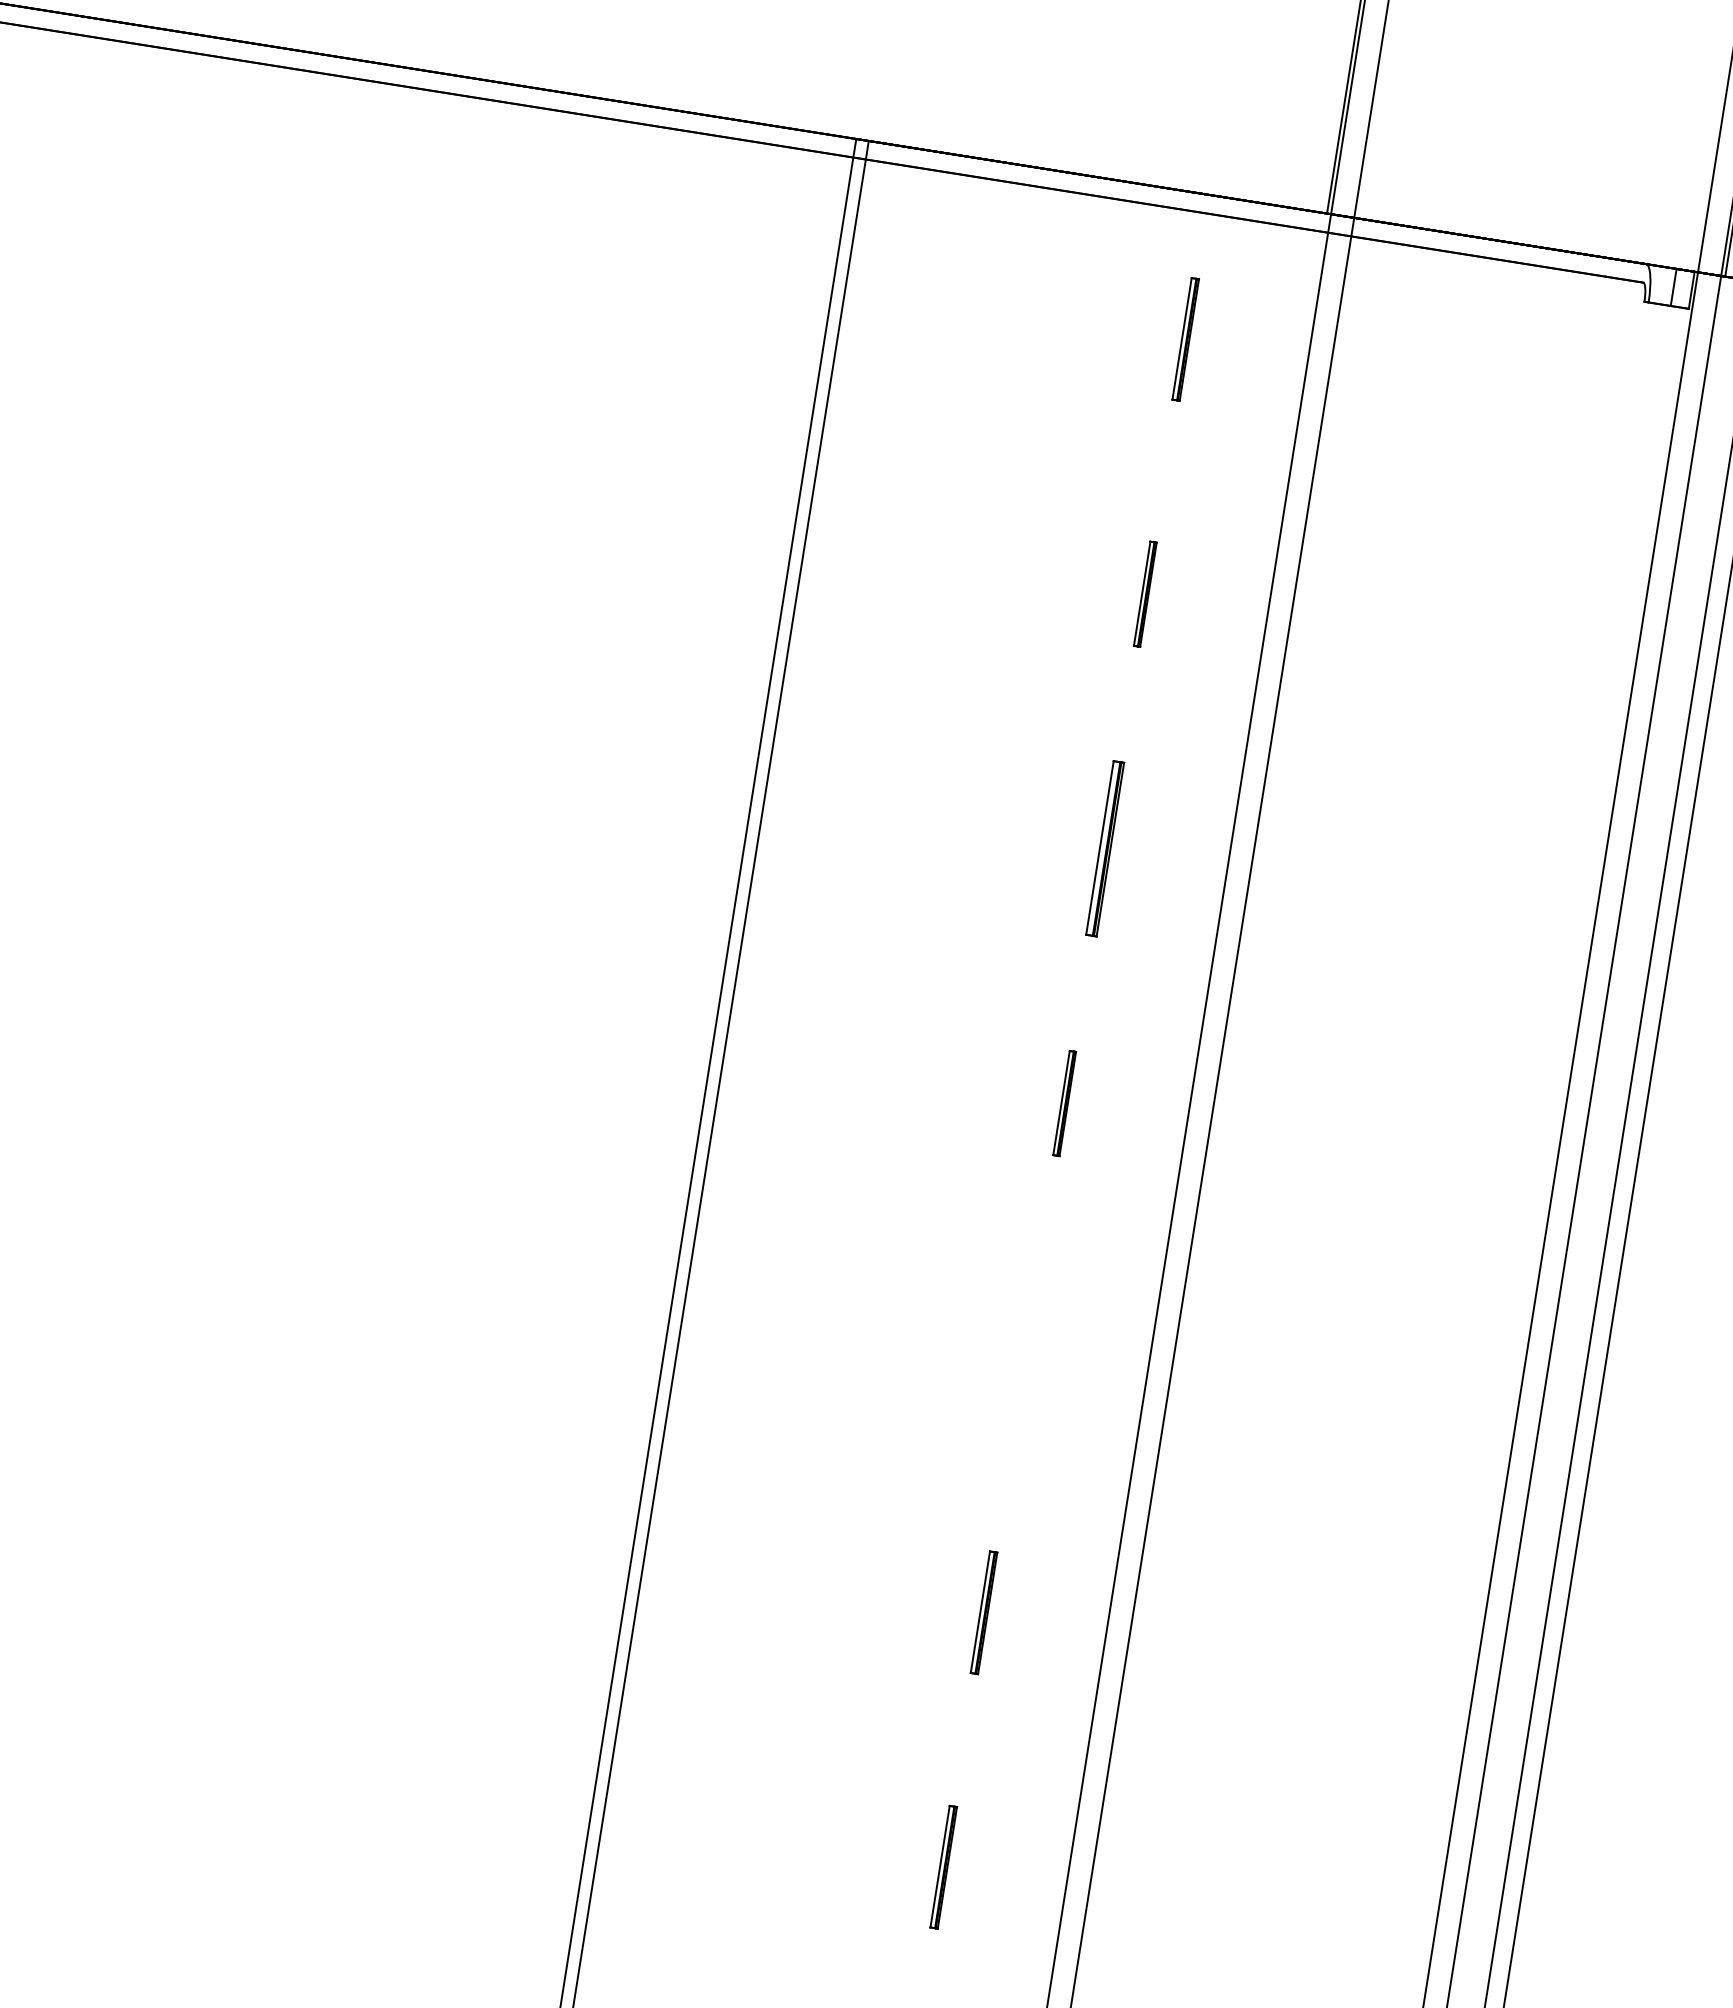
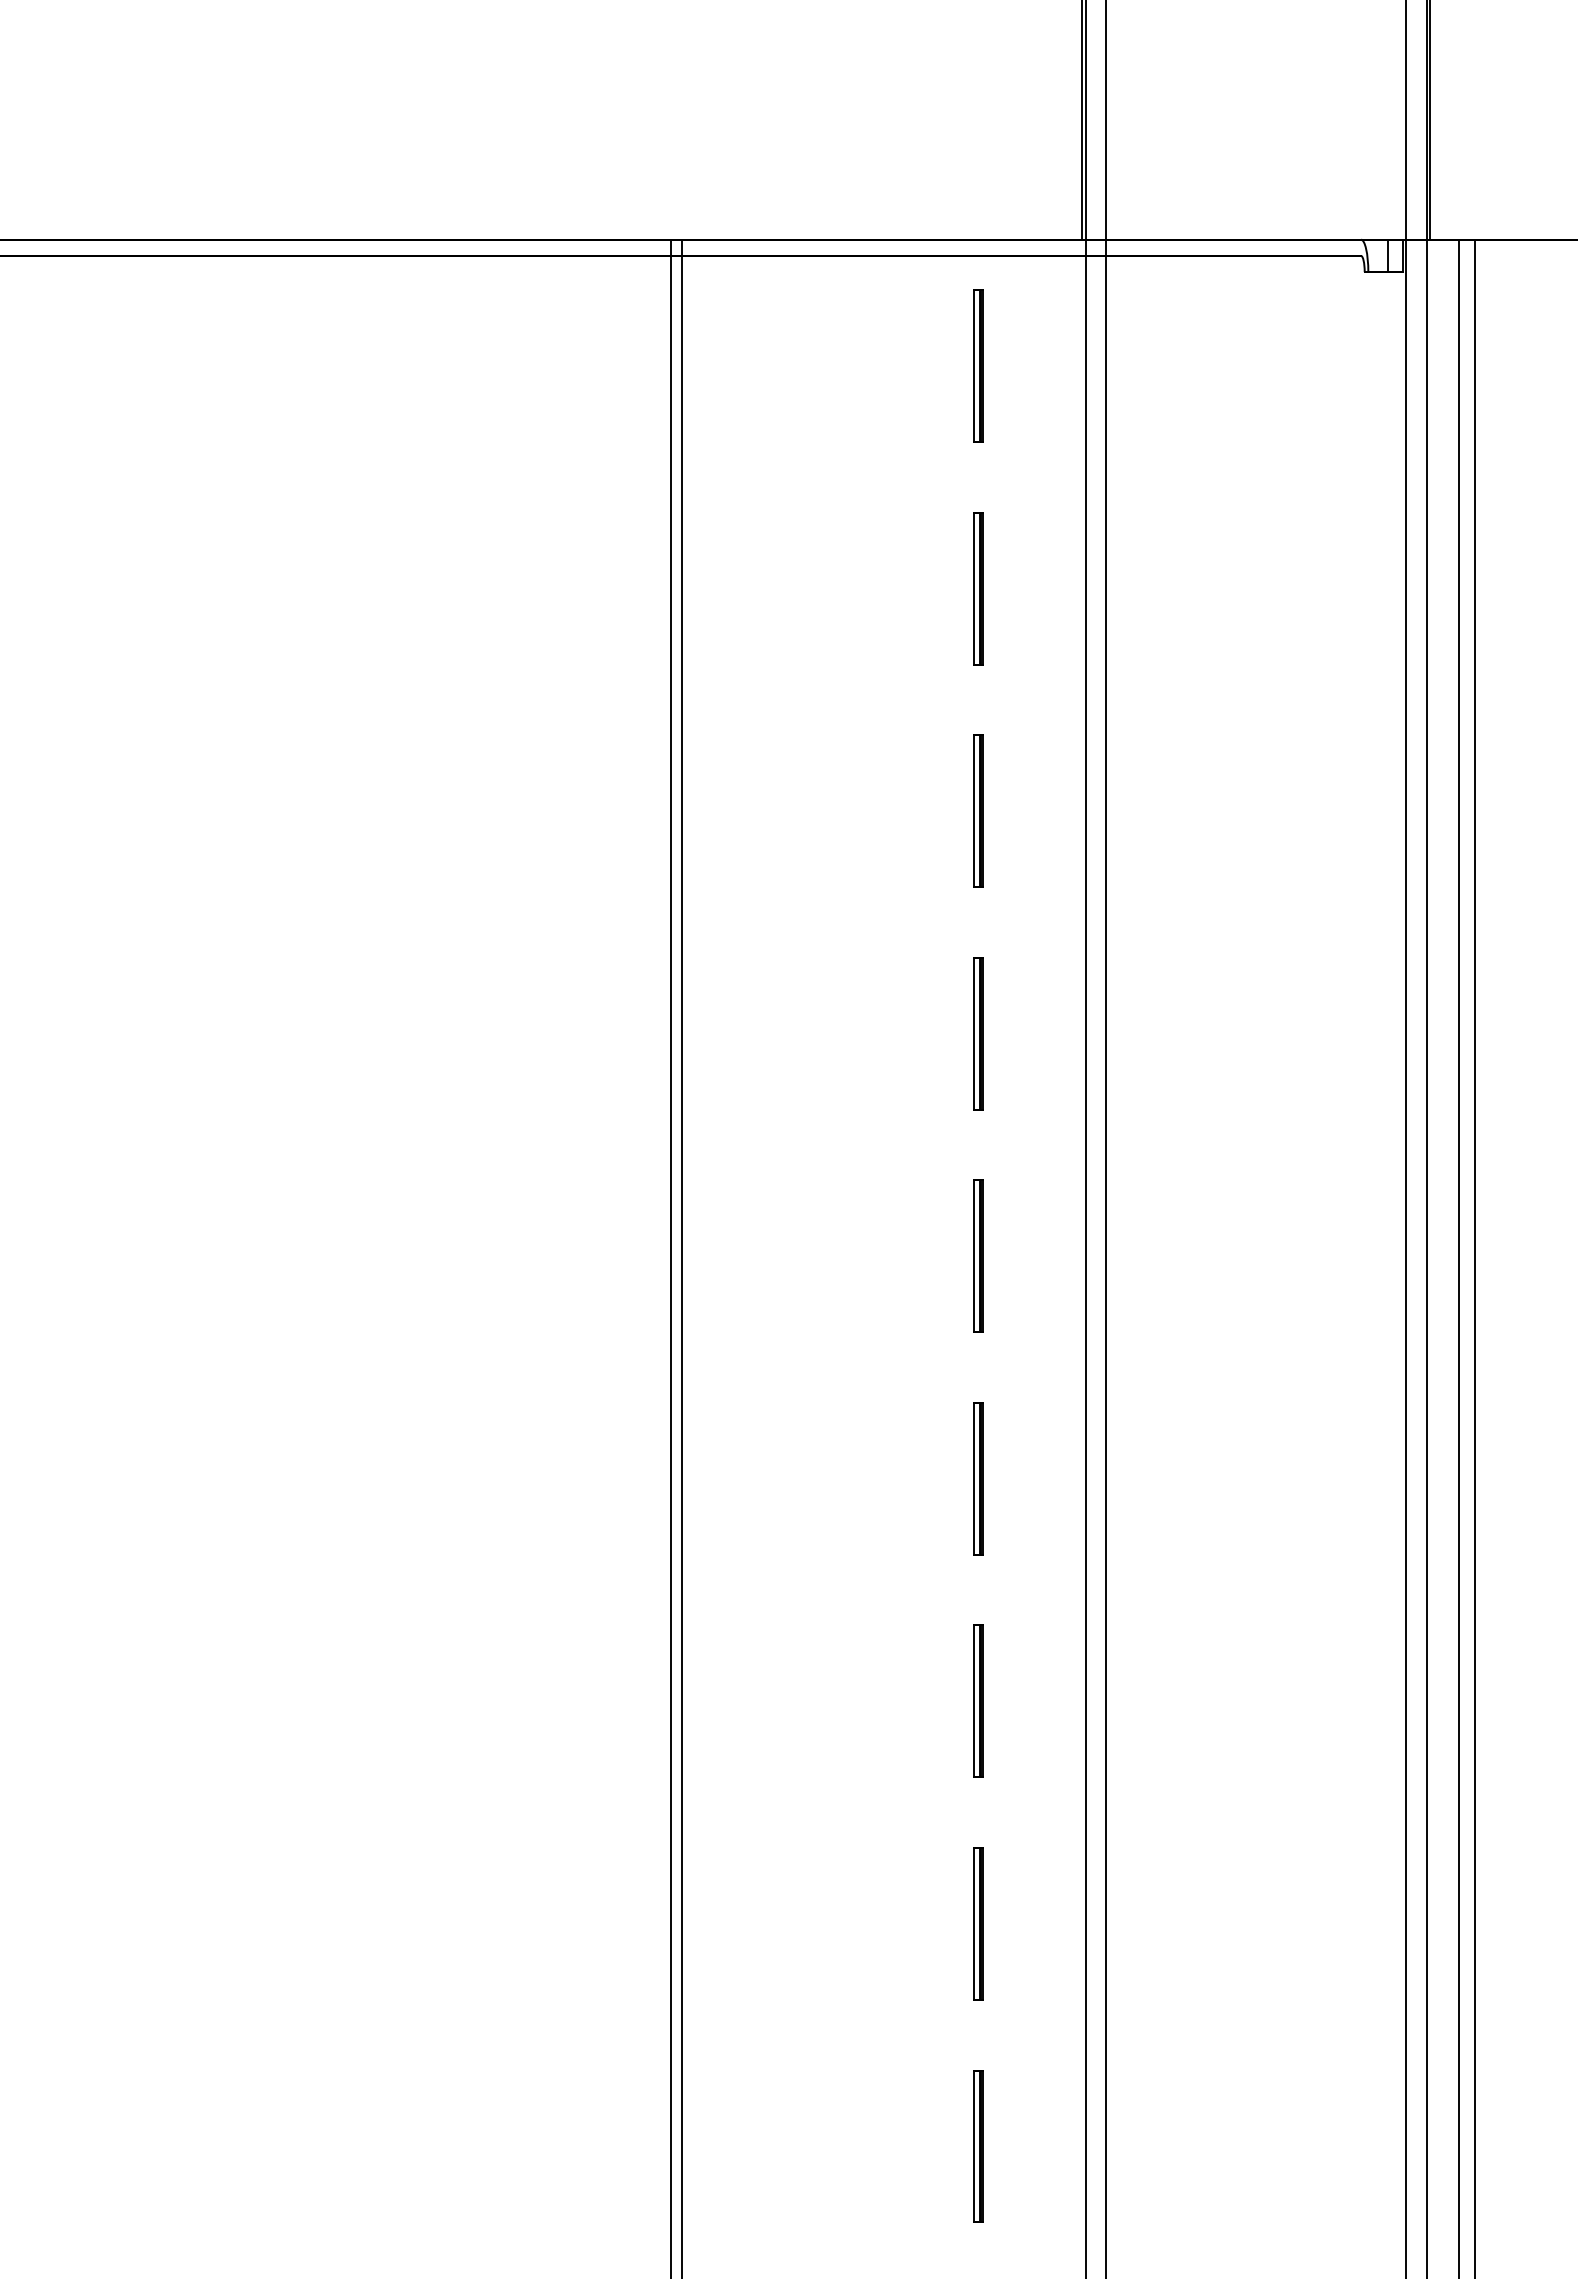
part: (1185, 338) -> (978, 365), size x1.43
part: (1145, 593) -> (978, 588), size x1.67
part: (1064, 1103) -> (978, 1033), size x1.67
part: (1024, 1357) -> (978, 1255), added
part: (983, 1612) -> (978, 1478), size x1.43
part: (943, 1866) -> (978, 1700), size x1.43

